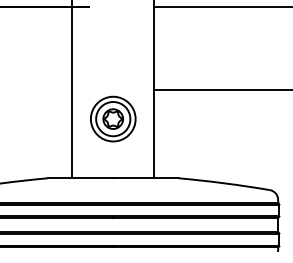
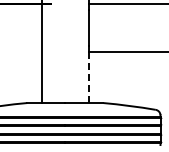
part: (113, 118) -> (65, 68), removed
line: (155, 134) -> (89, 77), solid -> dashed

